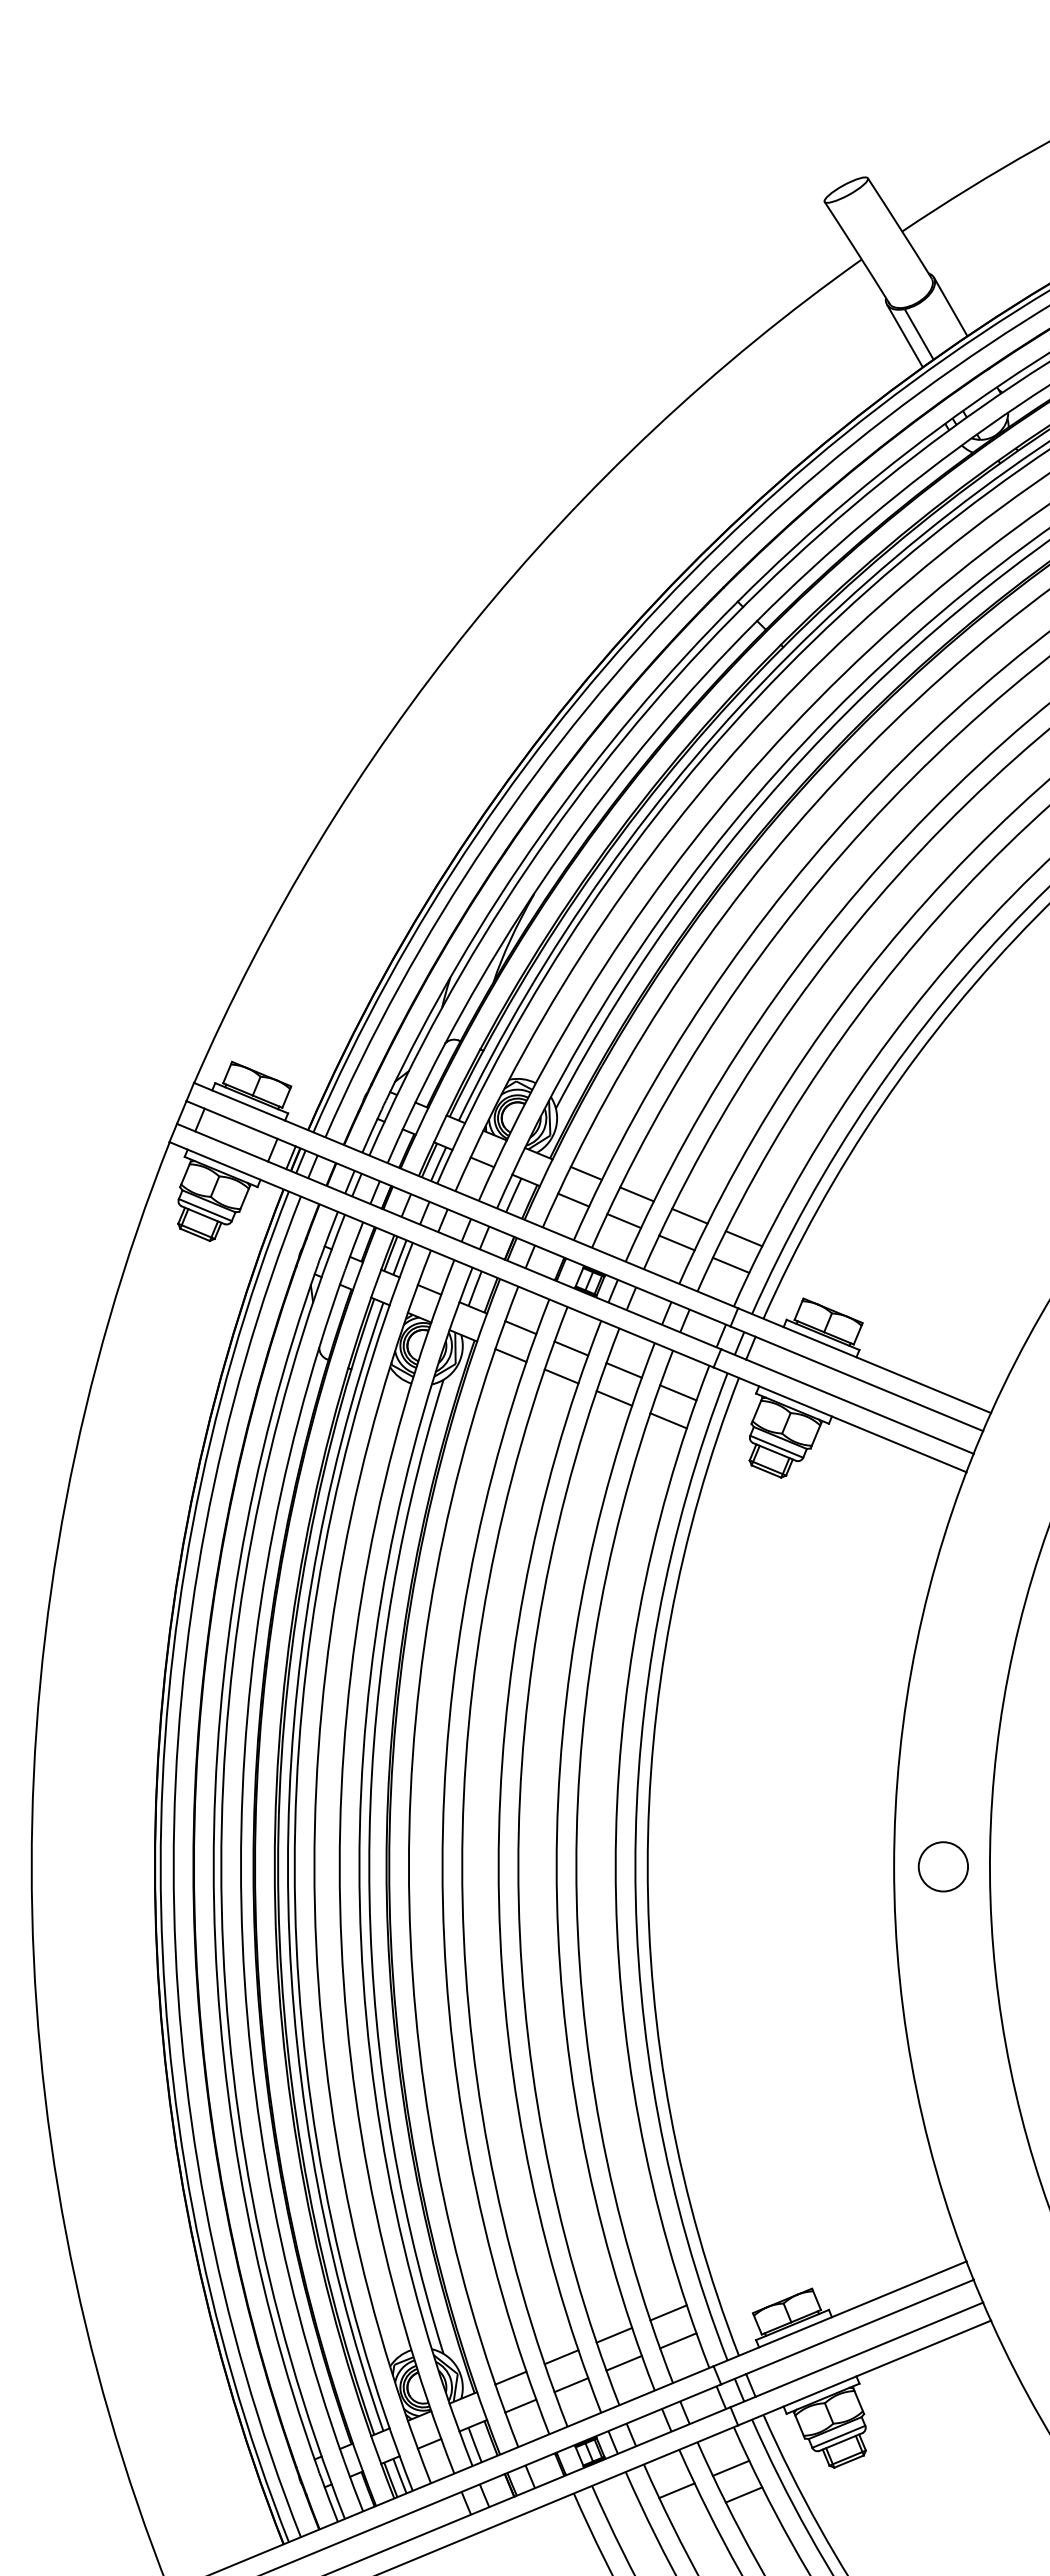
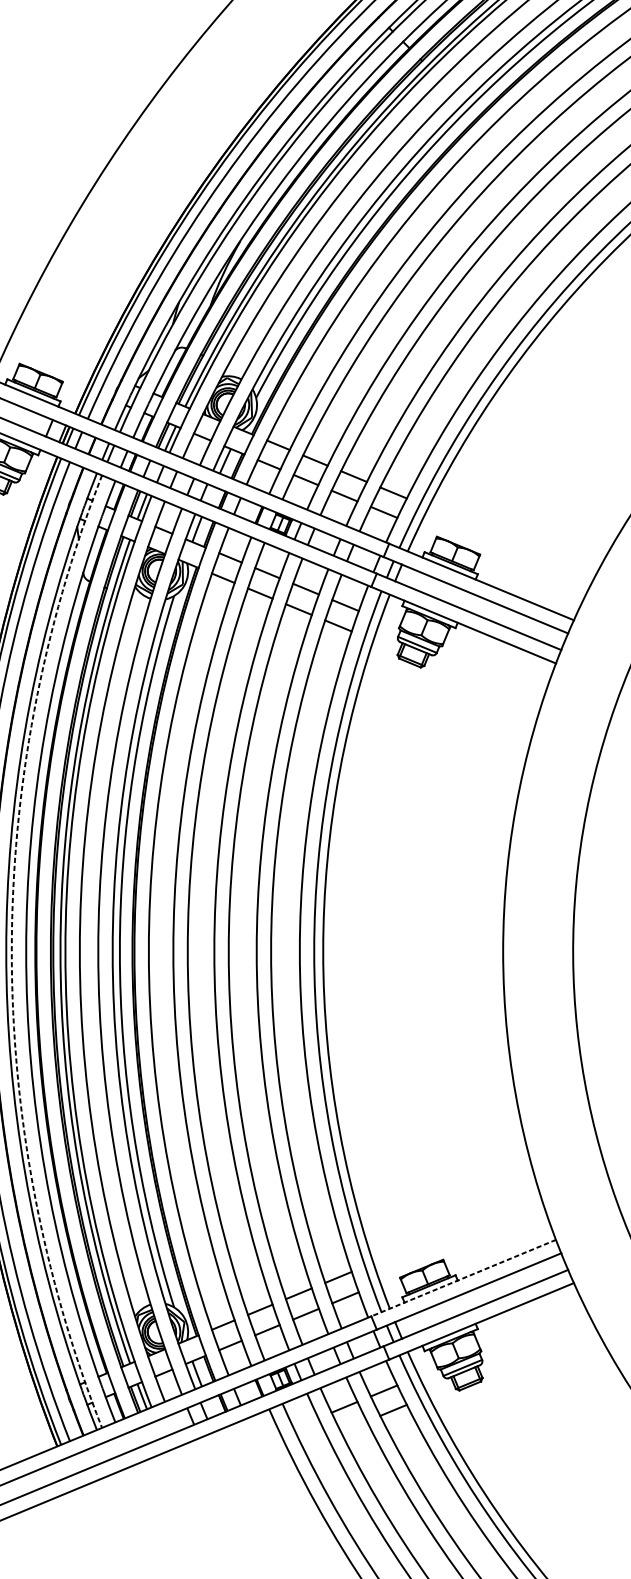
arc: (221, 1866) -> (11, 951), solid -> dashed
circle: (942, 1866) -> (538, 951), removed
line: (840, 2313) -> (464, 1277), solid -> dashed

